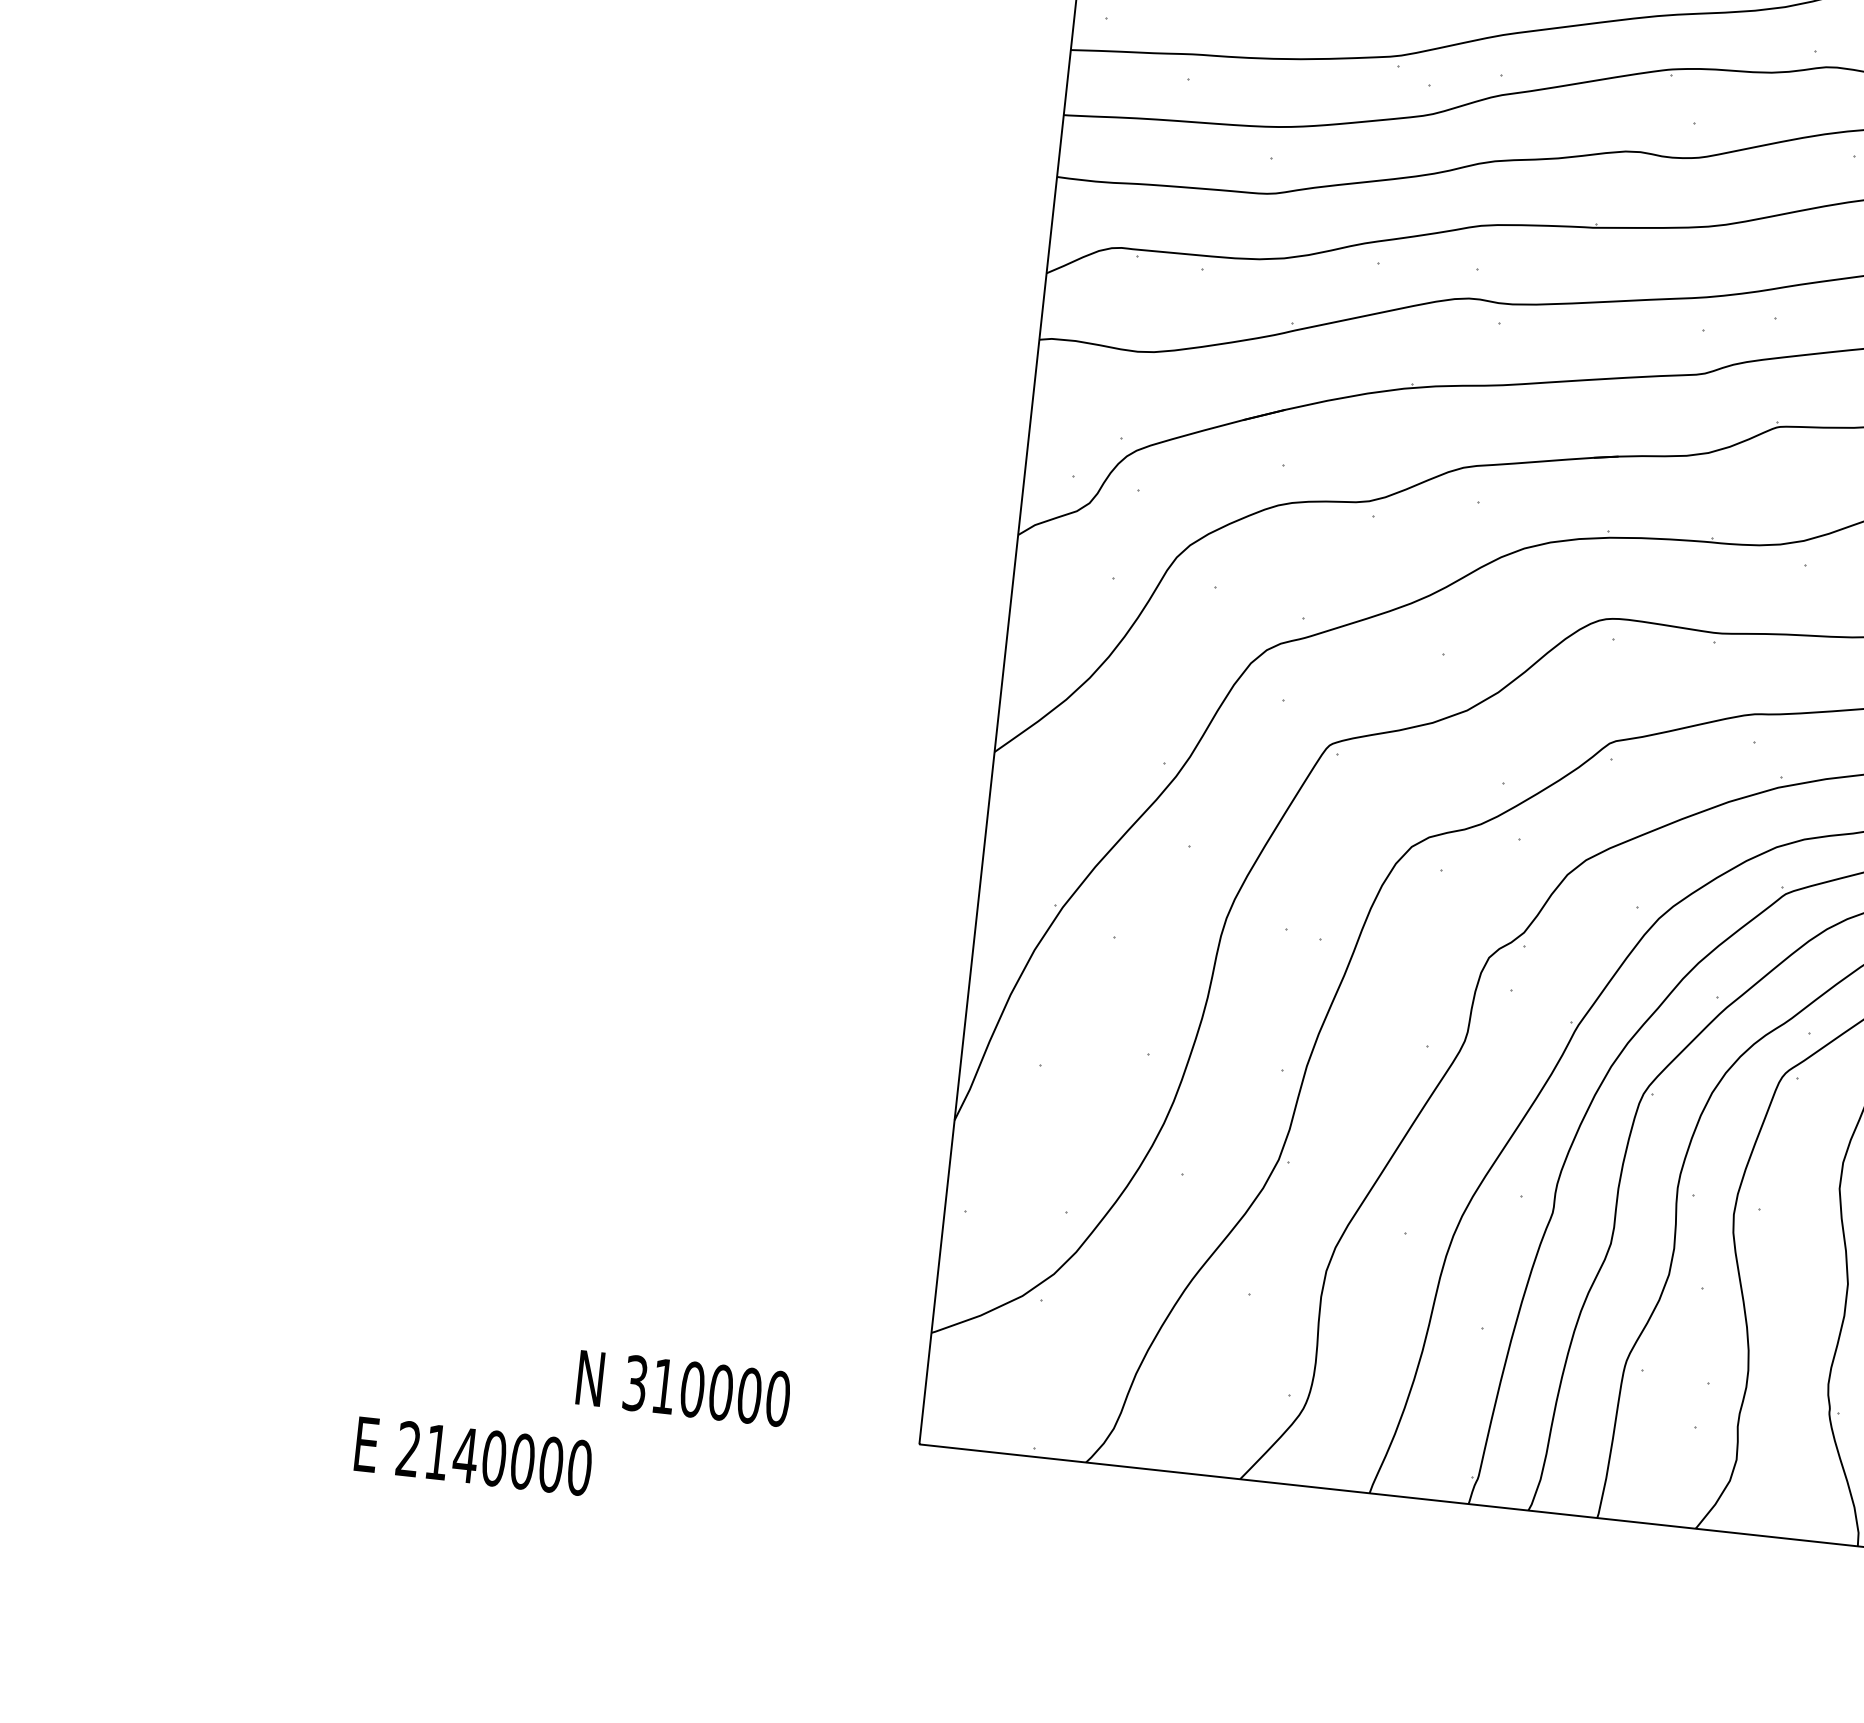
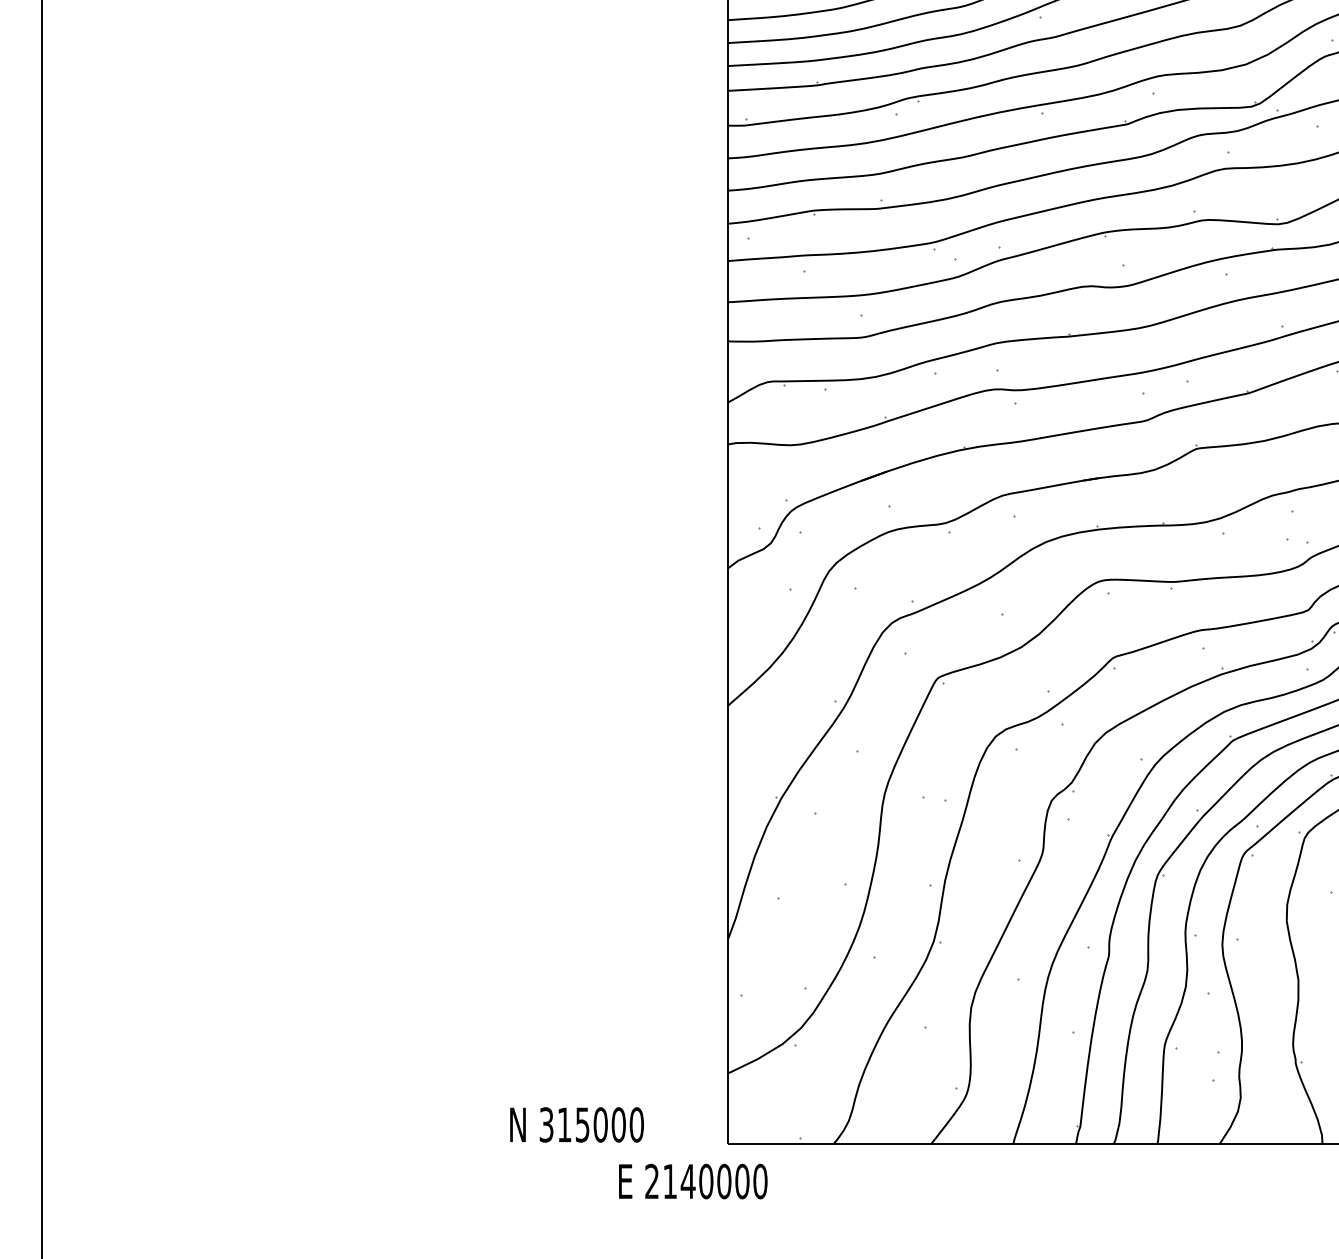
text: (692, 1388) -> (582, 1124), 310000 -> 315000
text: (474, 1456) -> (693, 1181), moved

